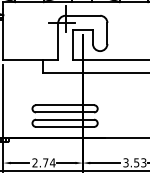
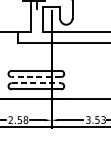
line: (65, 112) -> (36, 77), solid -> dashed
line: (65, 119) -> (36, 83), solid -> dashed
text: (49, 162) -> (23, 119), 2.74 -> 2.58

